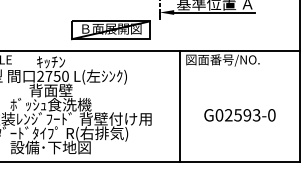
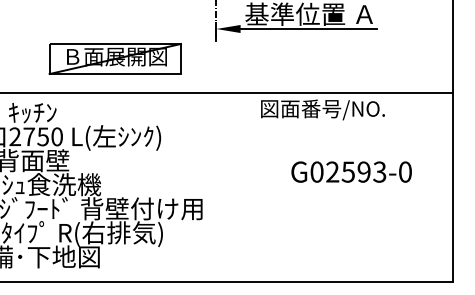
part: (110, 30) -> (114, 59), moved
line: (179, 106) -> (249, 187), removed
text: (239, 115) -> (350, 172), moved

